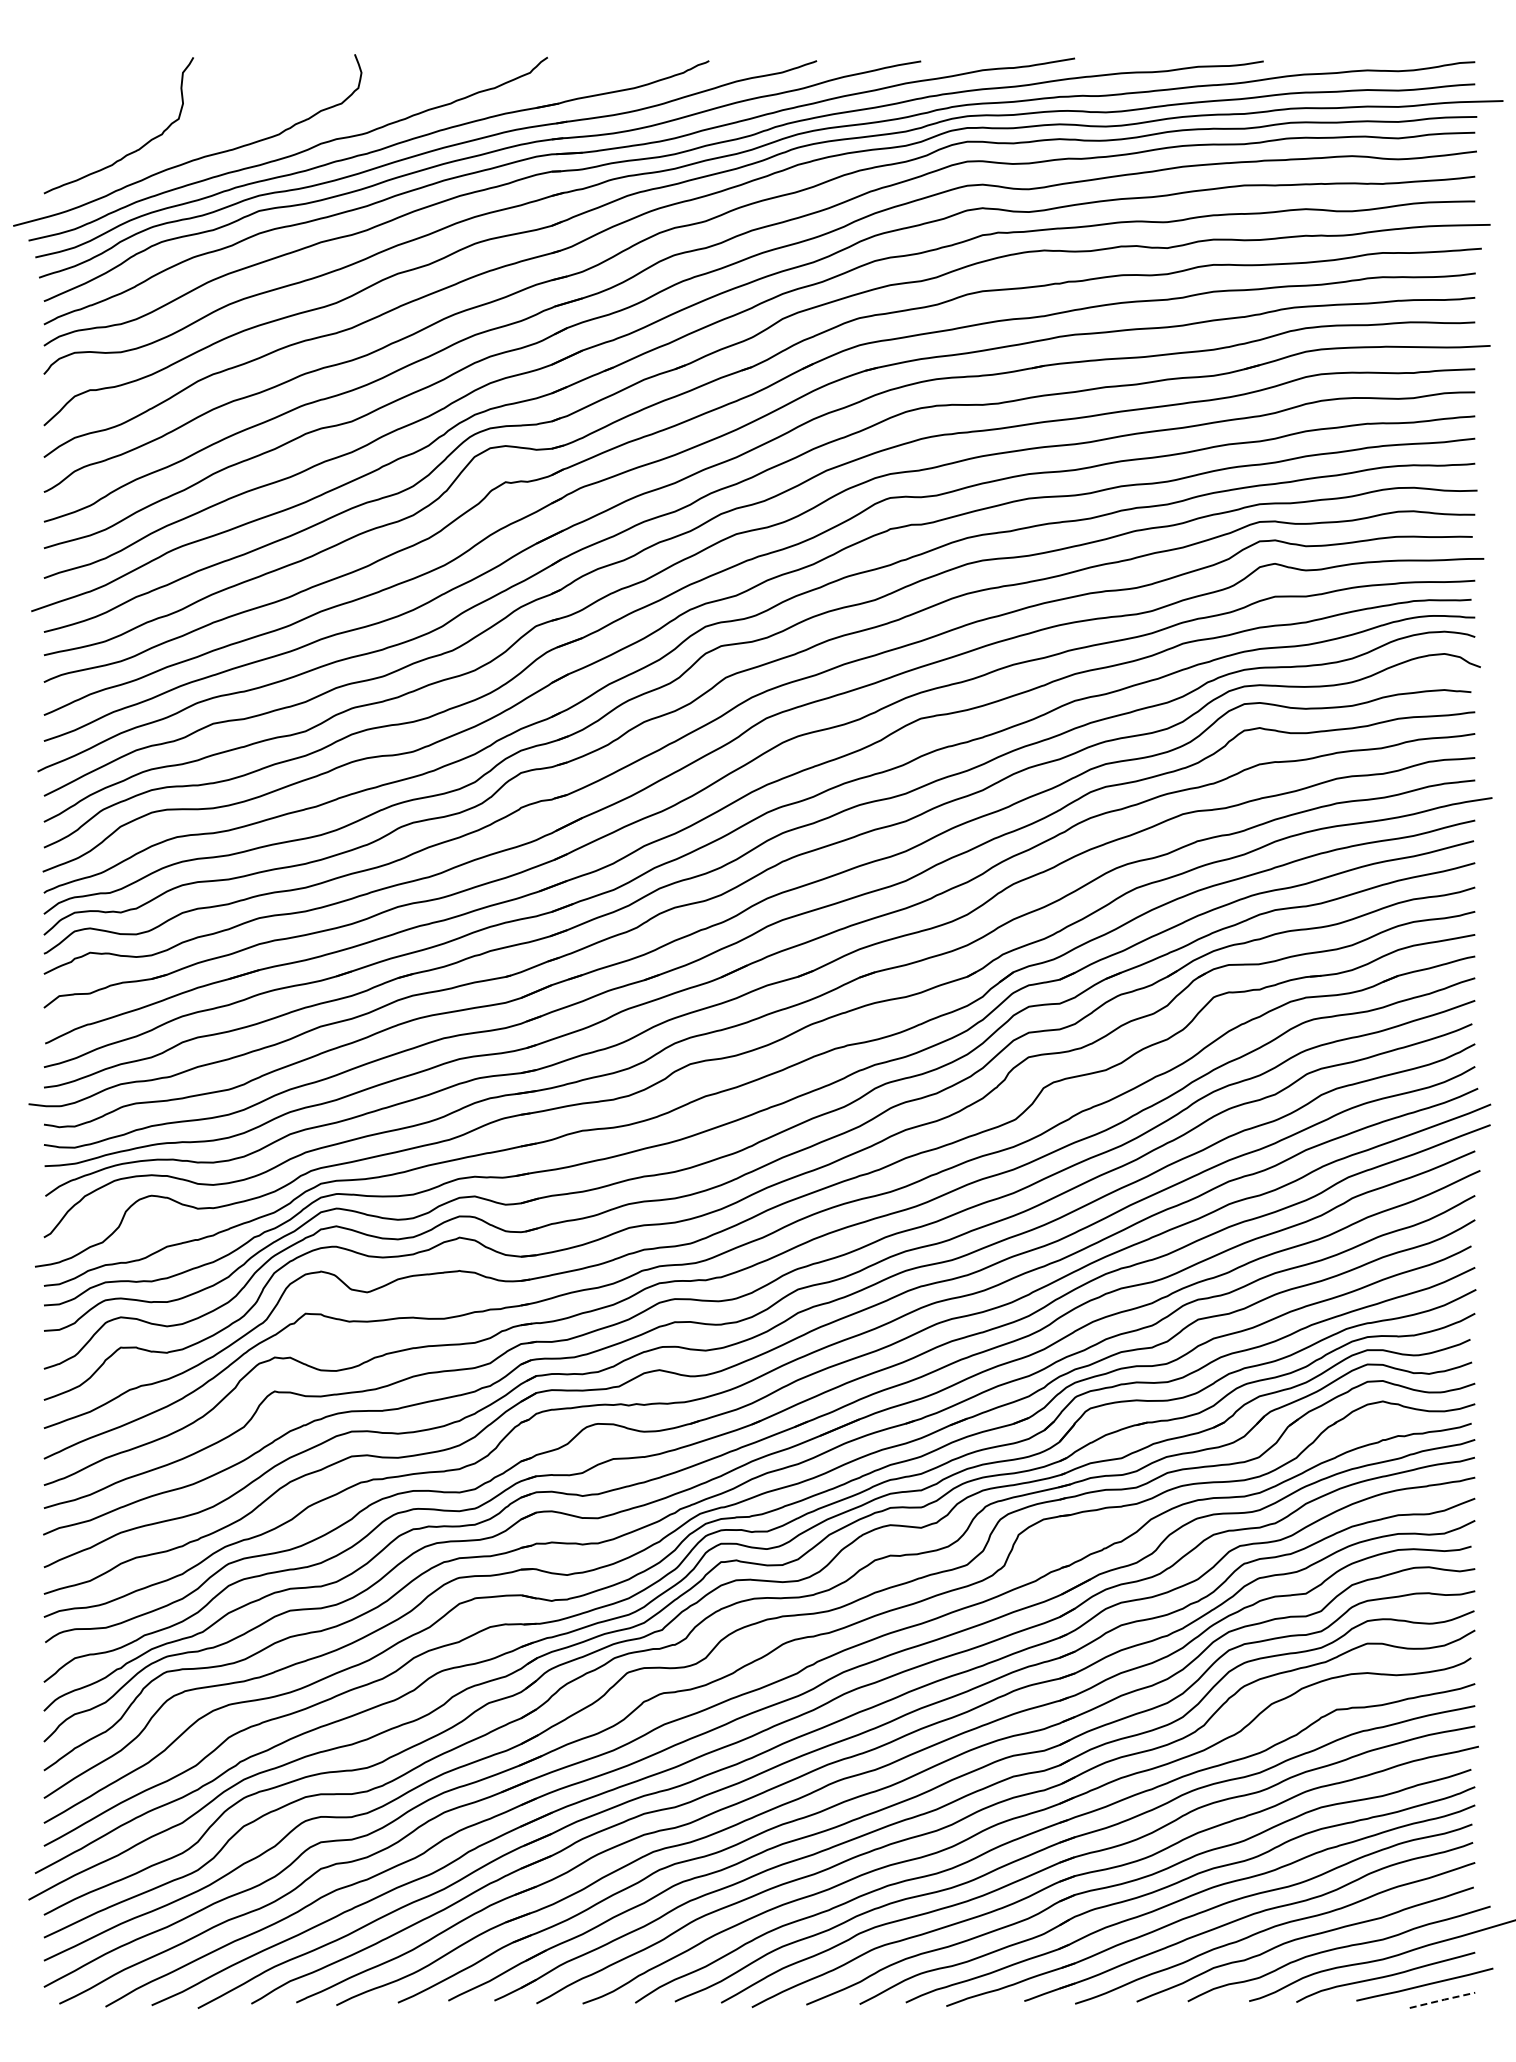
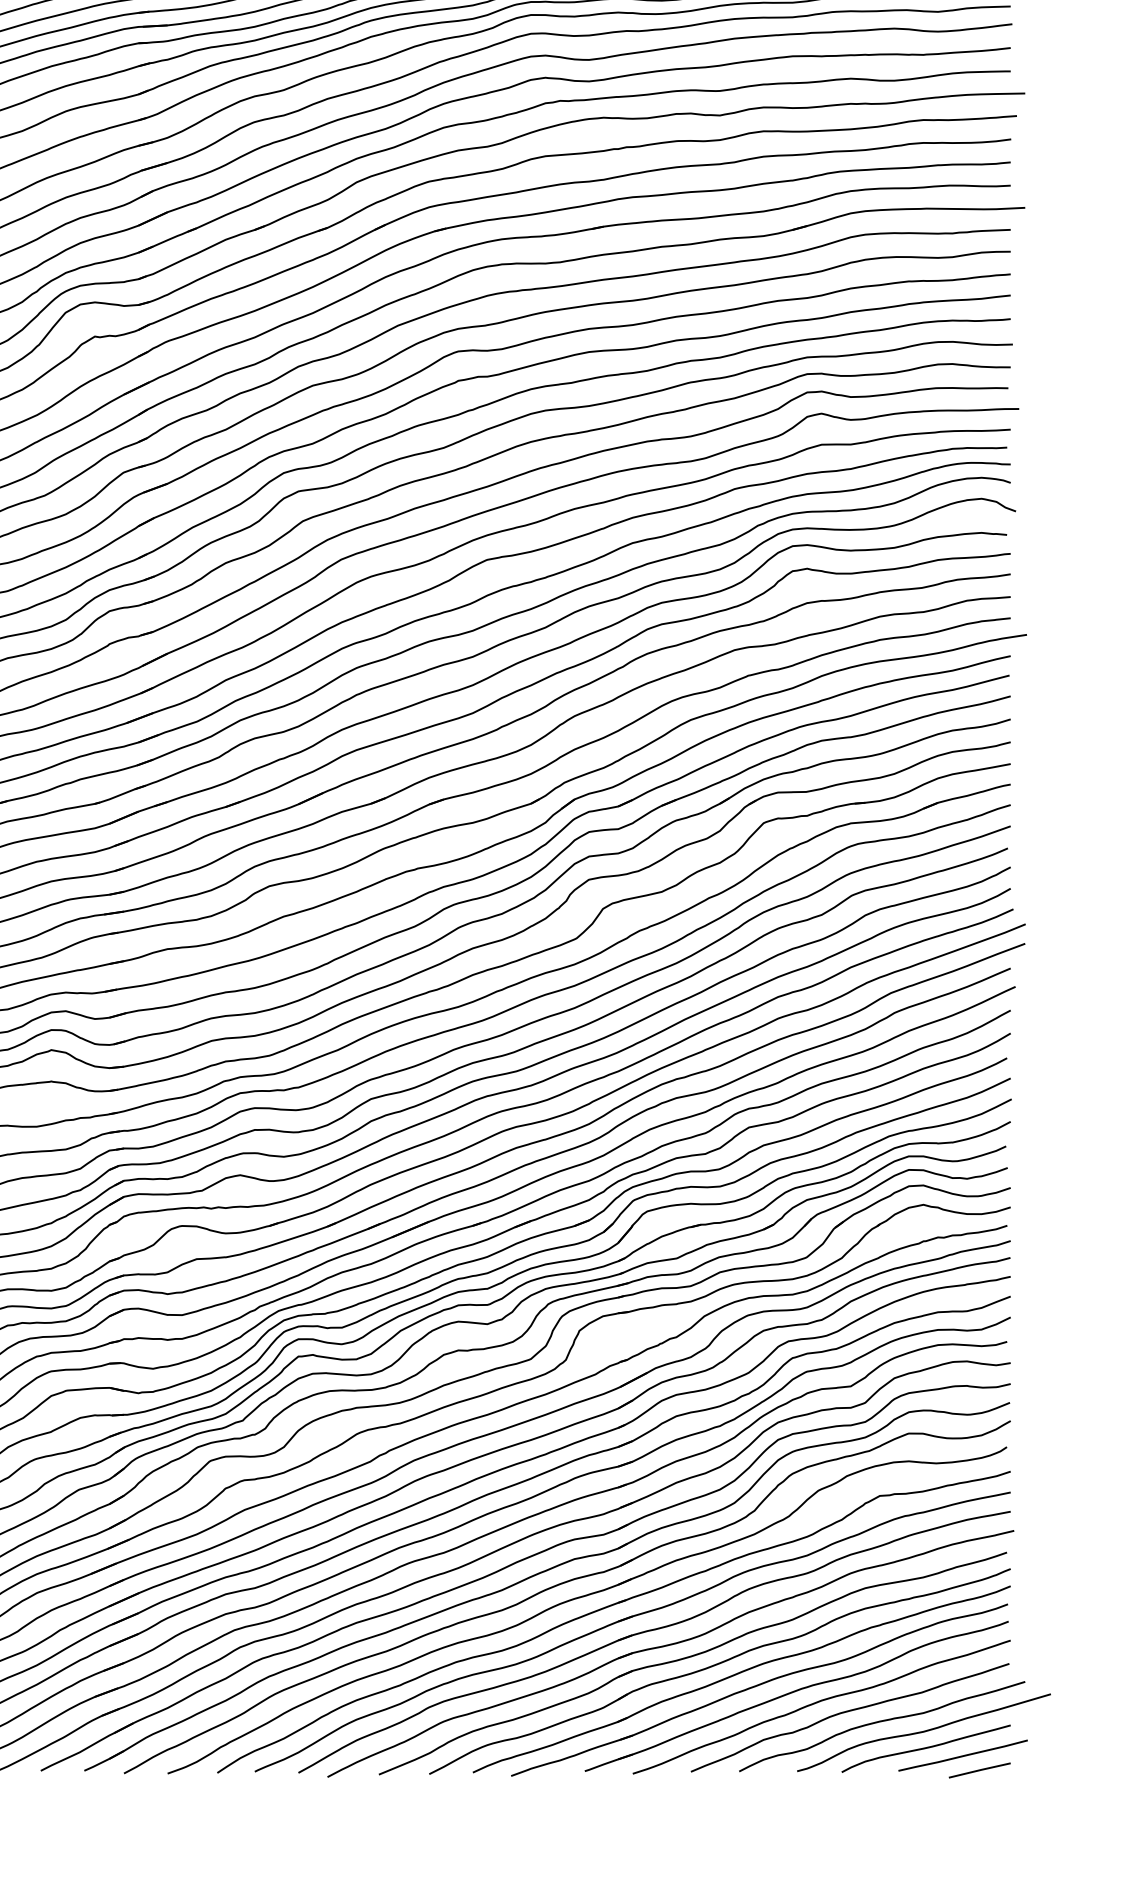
line: (1443, 1999) -> (980, 1769), dashed -> solid

